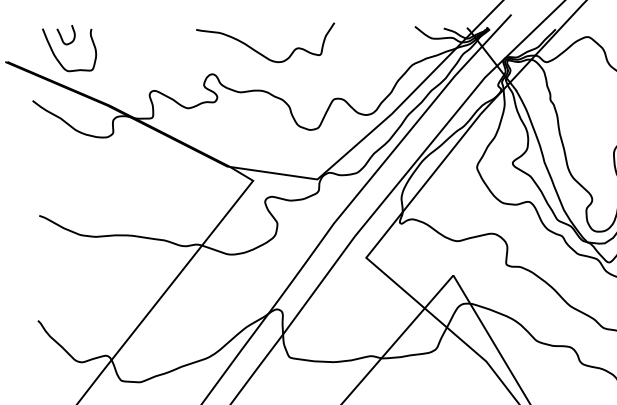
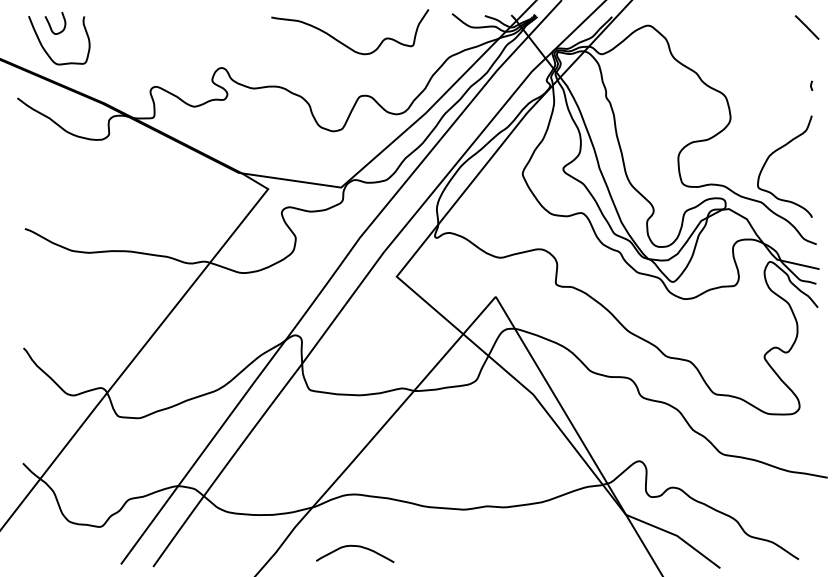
curve: (260, 52) -> (344, 43), moved

